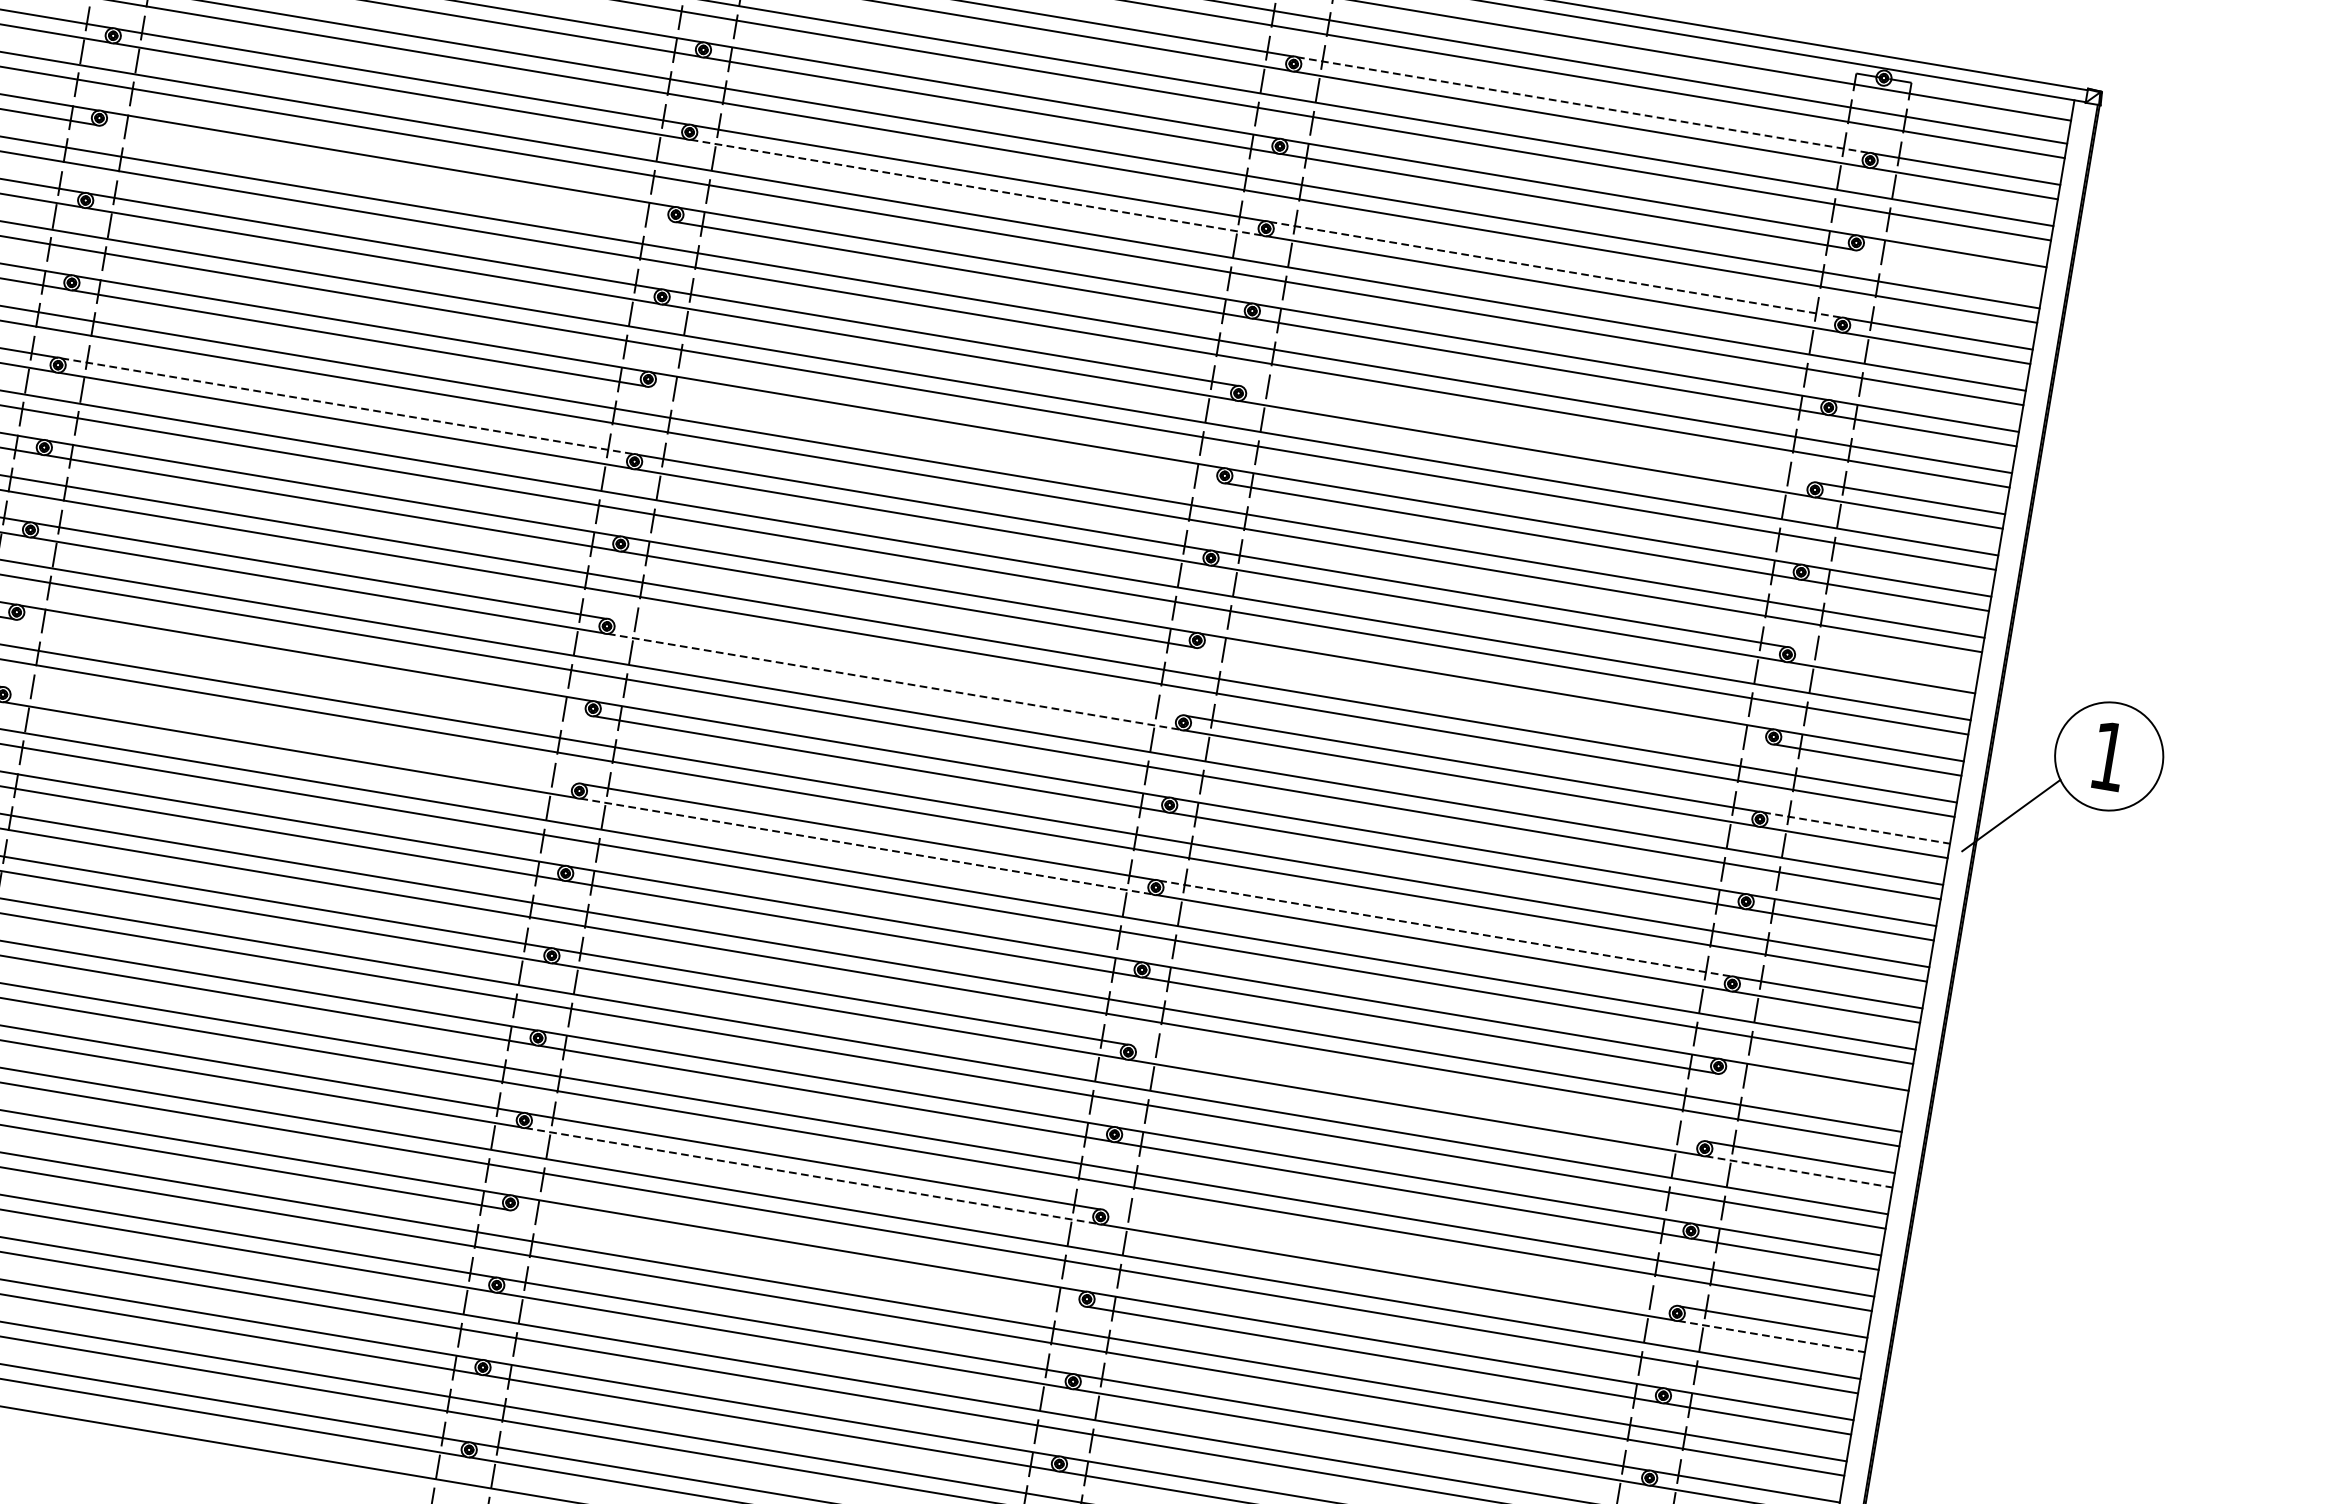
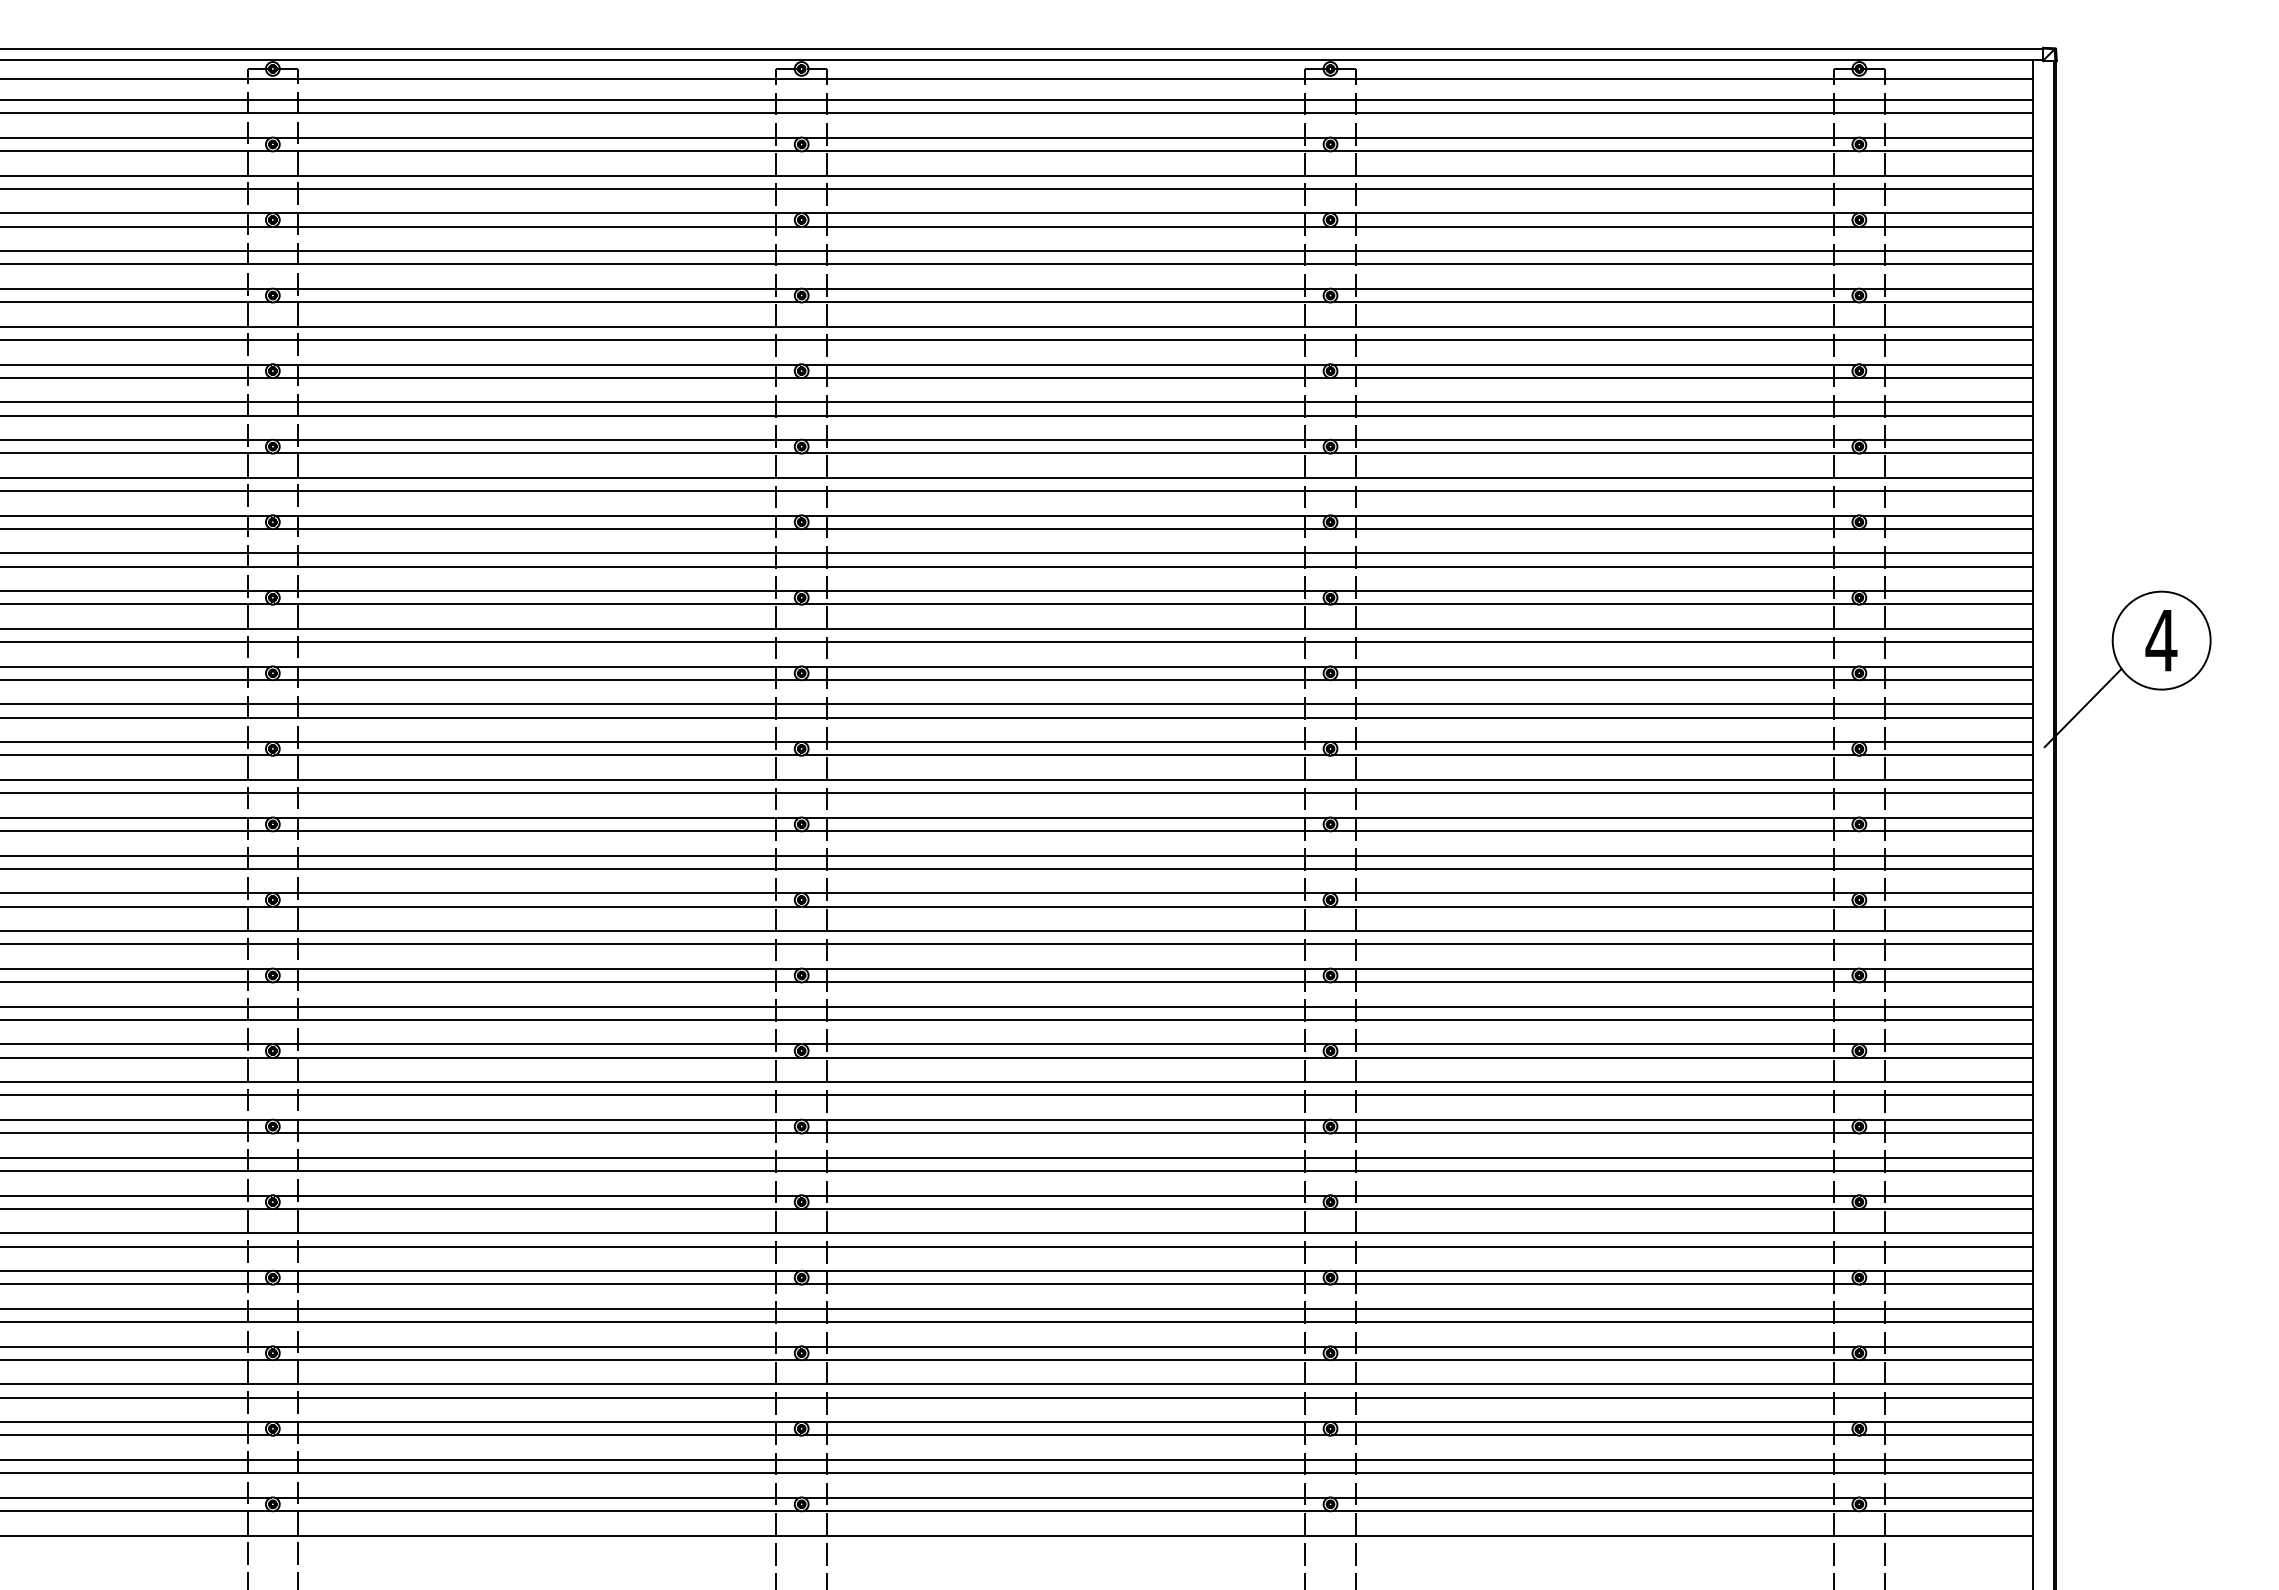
line: (1583, 104) -> (1595, 137), dashed -> solid
line: (385, 173) -> (536, 377), added
line: (977, 188) -> (1066, 302), dashed -> solid
line: (1950, 265) -> (1946, 226), added
line: (1556, 269) -> (1595, 288), dashed -> solid
line: (347, 406) -> (537, 591), dashed -> solid
line: (934, 434) -> (1065, 528), added
line: (1527, 434) -> (1594, 440), added
line: (1883, 663) -> (1946, 591), added
line: (895, 667) -> (1065, 742), added
line: (302, 668) -> (536, 831), added
line: (894, 681) -> (1066, 755), dashed -> solid
line: (1483, 695) -> (1594, 679), added
line: (291, 735) -> (536, 893), added
text: (2109, 756) -> (2161, 640), 1 -> 4
line: (1856, 828) -> (1946, 742), dashed -> solid
line: (866, 846) -> (1066, 906), dashed -> solid
line: (1445, 928) -> (1595, 893), dashed -> solid
line: (1812, 1089) -> (1946, 982), added
line: (1417, 1093) -> (1594, 1044), added
line: (1798, 1171) -> (1946, 1057), dashed -> solid
line: (811, 1175) -> (1066, 1208), dashed -> solid
line: (1389, 1257) -> (1594, 1195), added
line: (796, 1258) -> (1065, 1284), added
line: (1771, 1336) -> (1946, 1208), dashed -> solid

